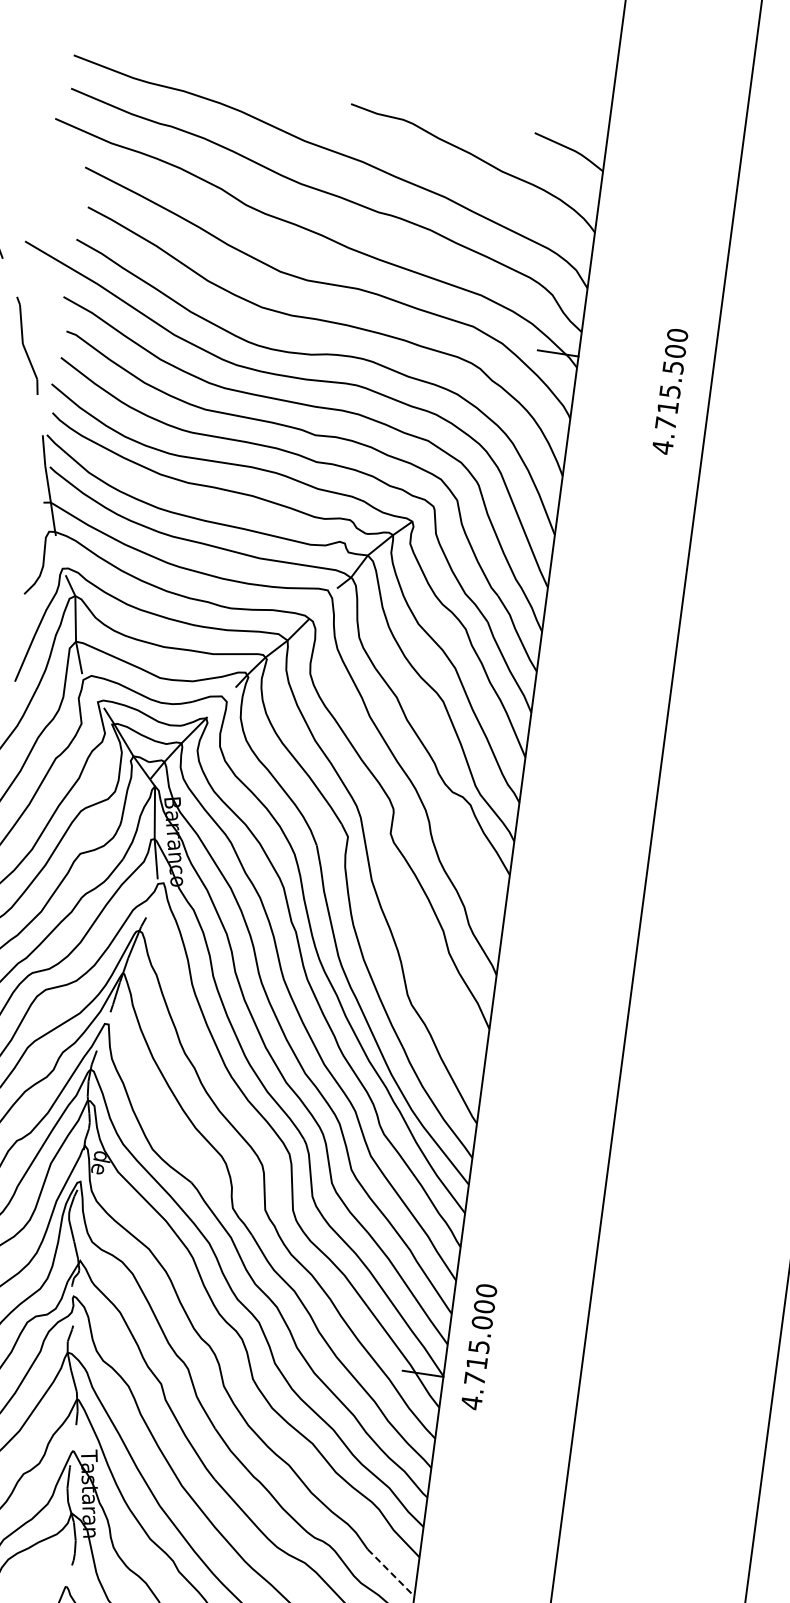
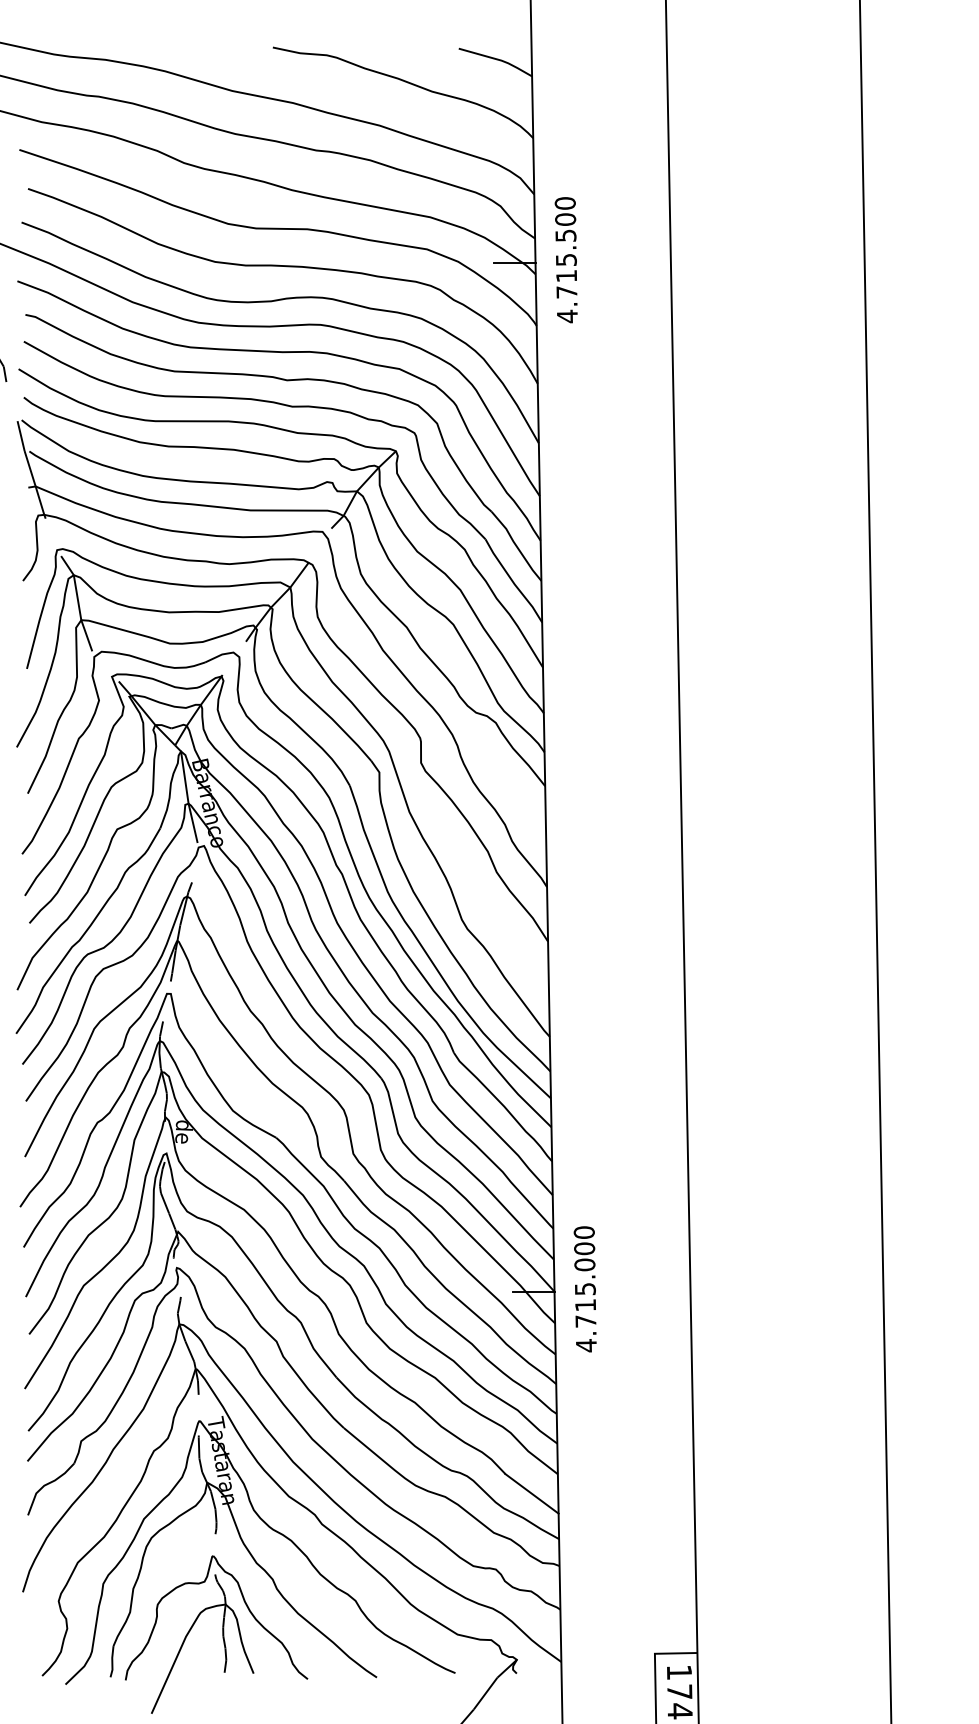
text: (669, 391) -> (565, 260), moved
text: (478, 1347) -> (584, 1289), moved
line: (391, 1573) -> (532, 1494), dashed -> solid

